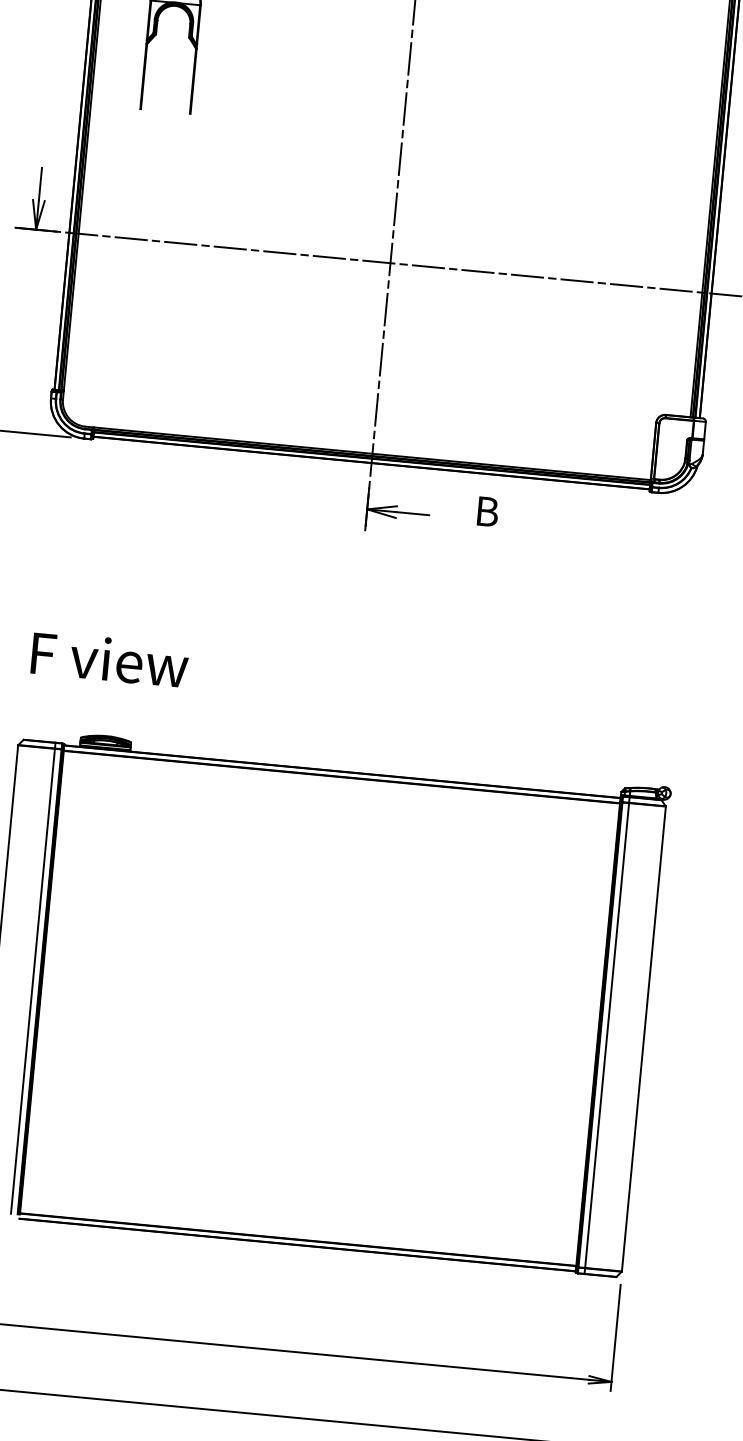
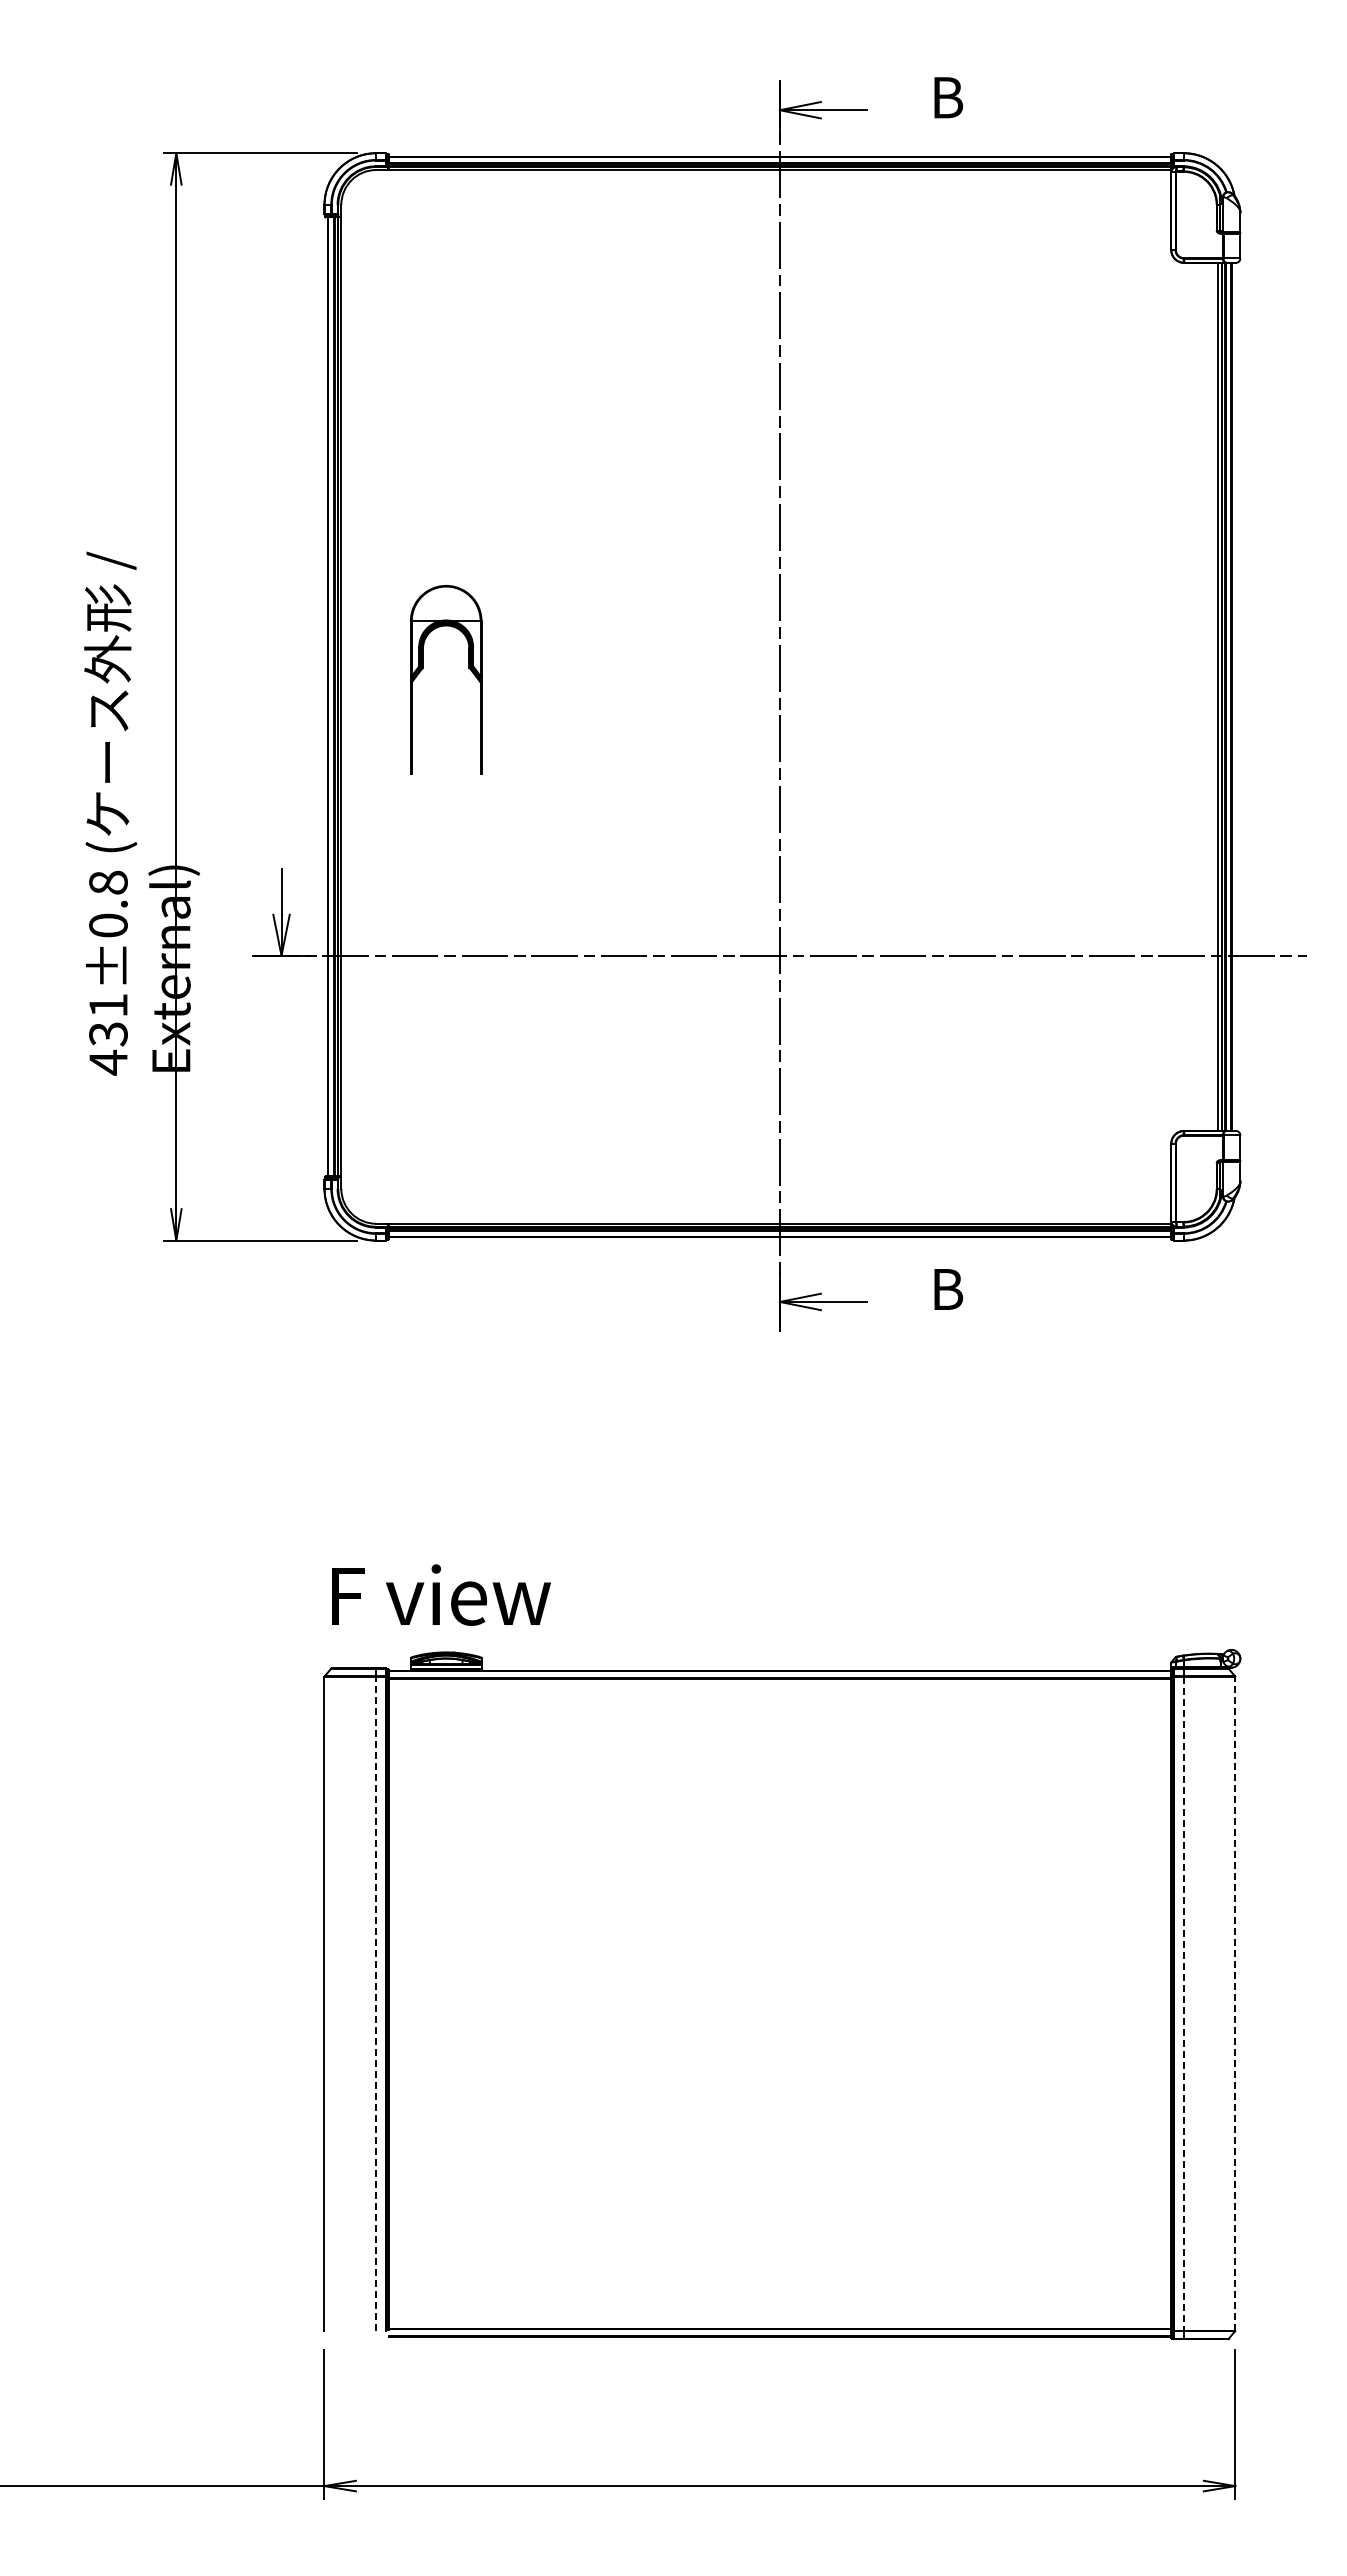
text: (110, 659) -> (441, 1594), moved
line: (33, 981) -> (376, 2003), solid -> dashed
line: (607, 1035) -> (1183, 2003), solid -> dashed
line: (644, 1038) -> (1235, 2003), solid -> dashed

